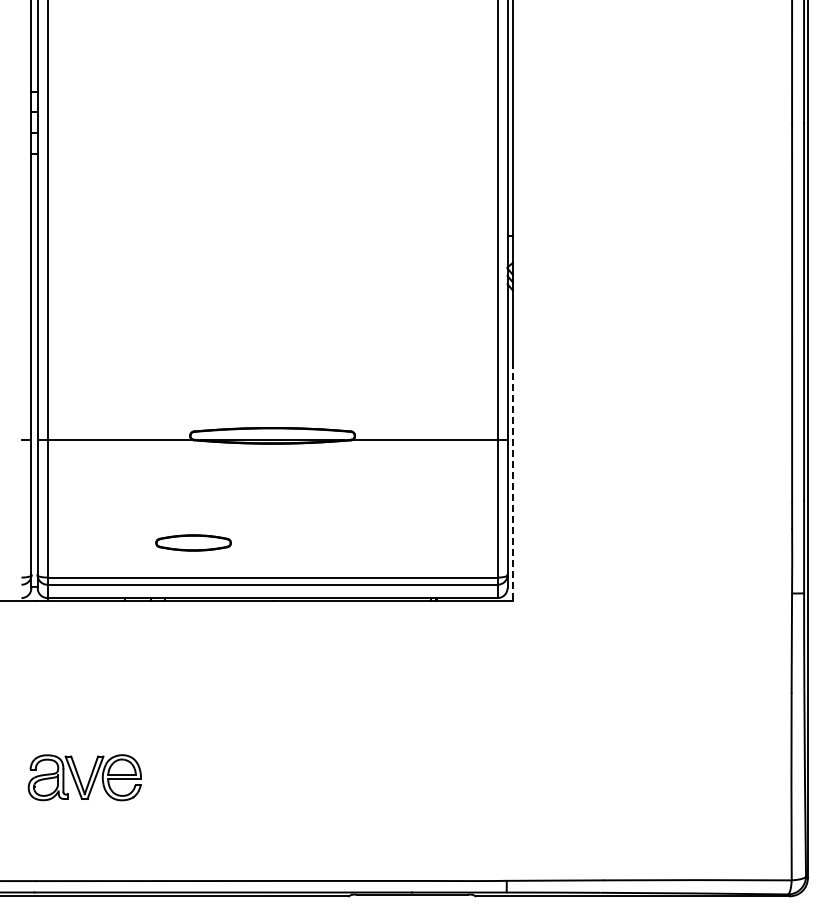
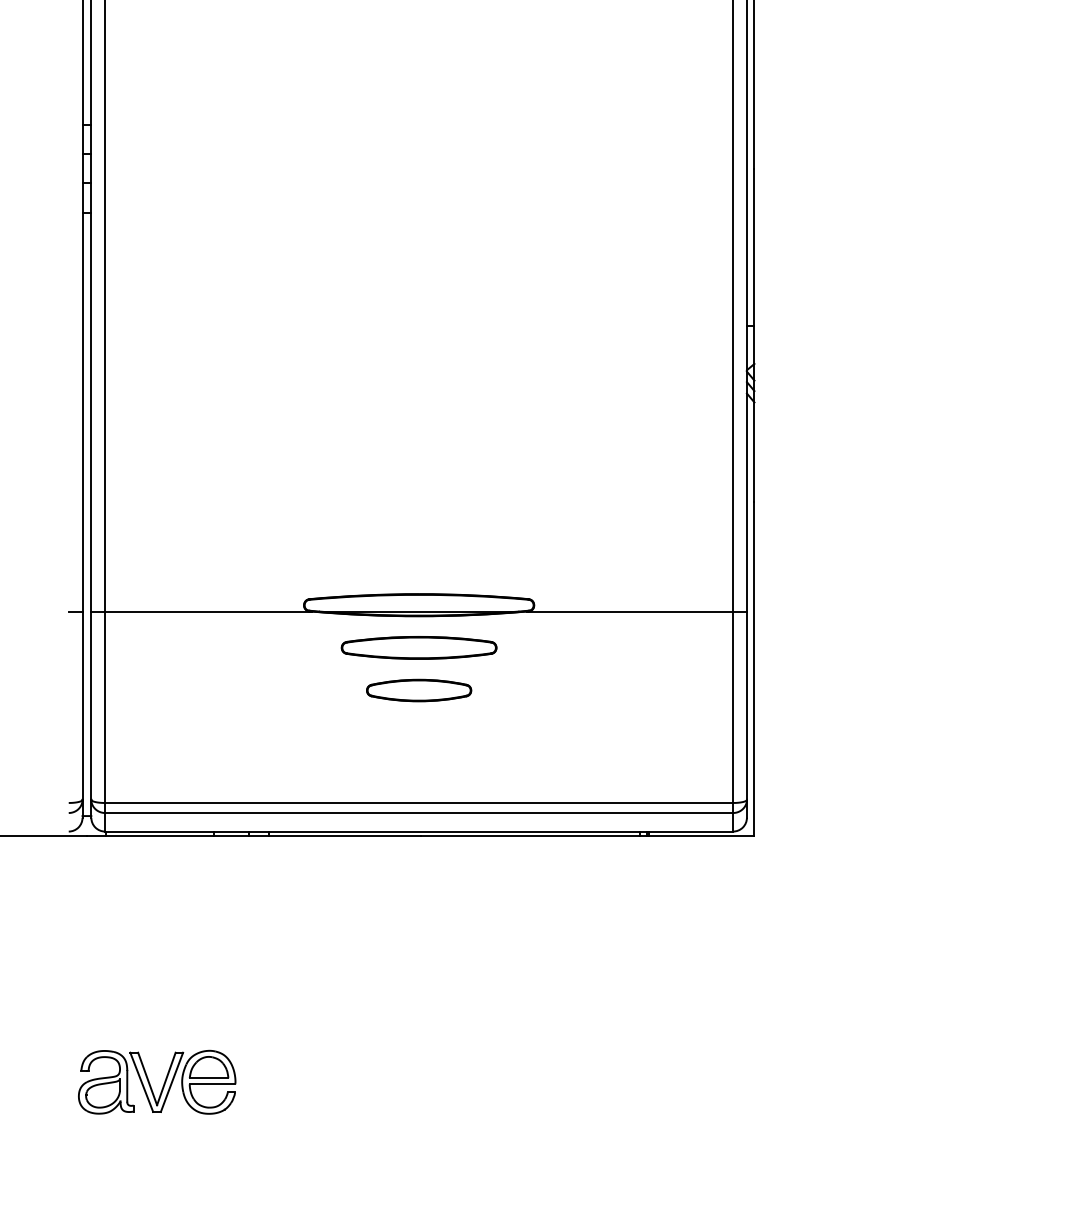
part: (272, 466) -> (418, 647), added
line: (512, 481) -> (753, 668), dashed -> solid
part: (193, 542) -> (418, 689), moved

